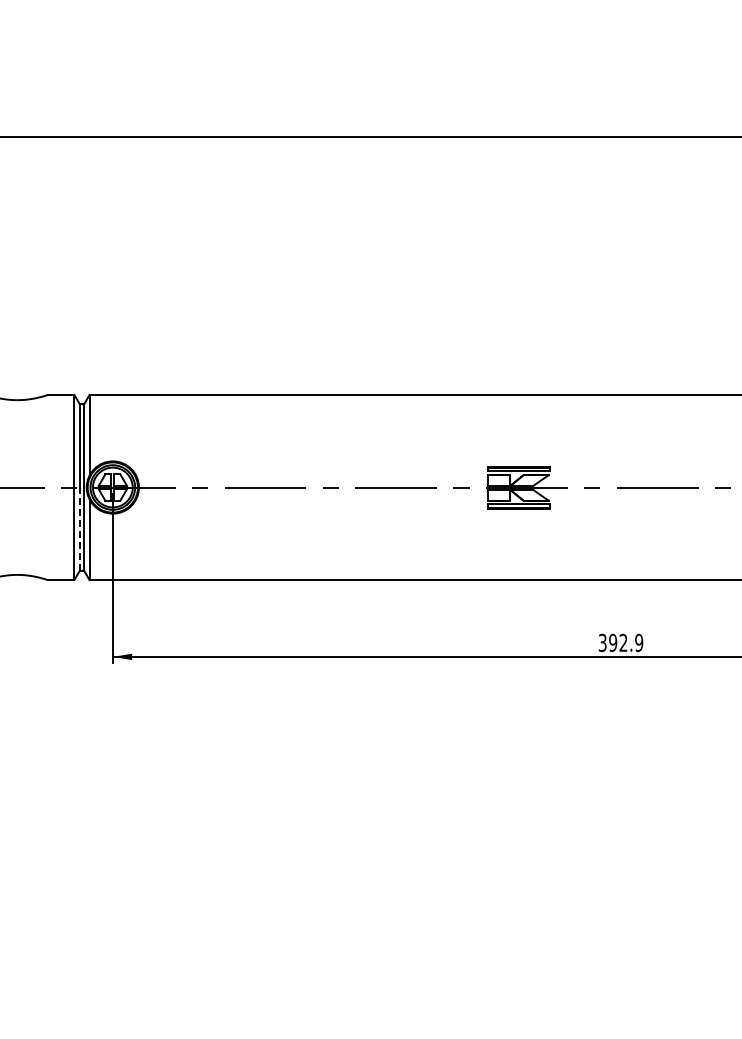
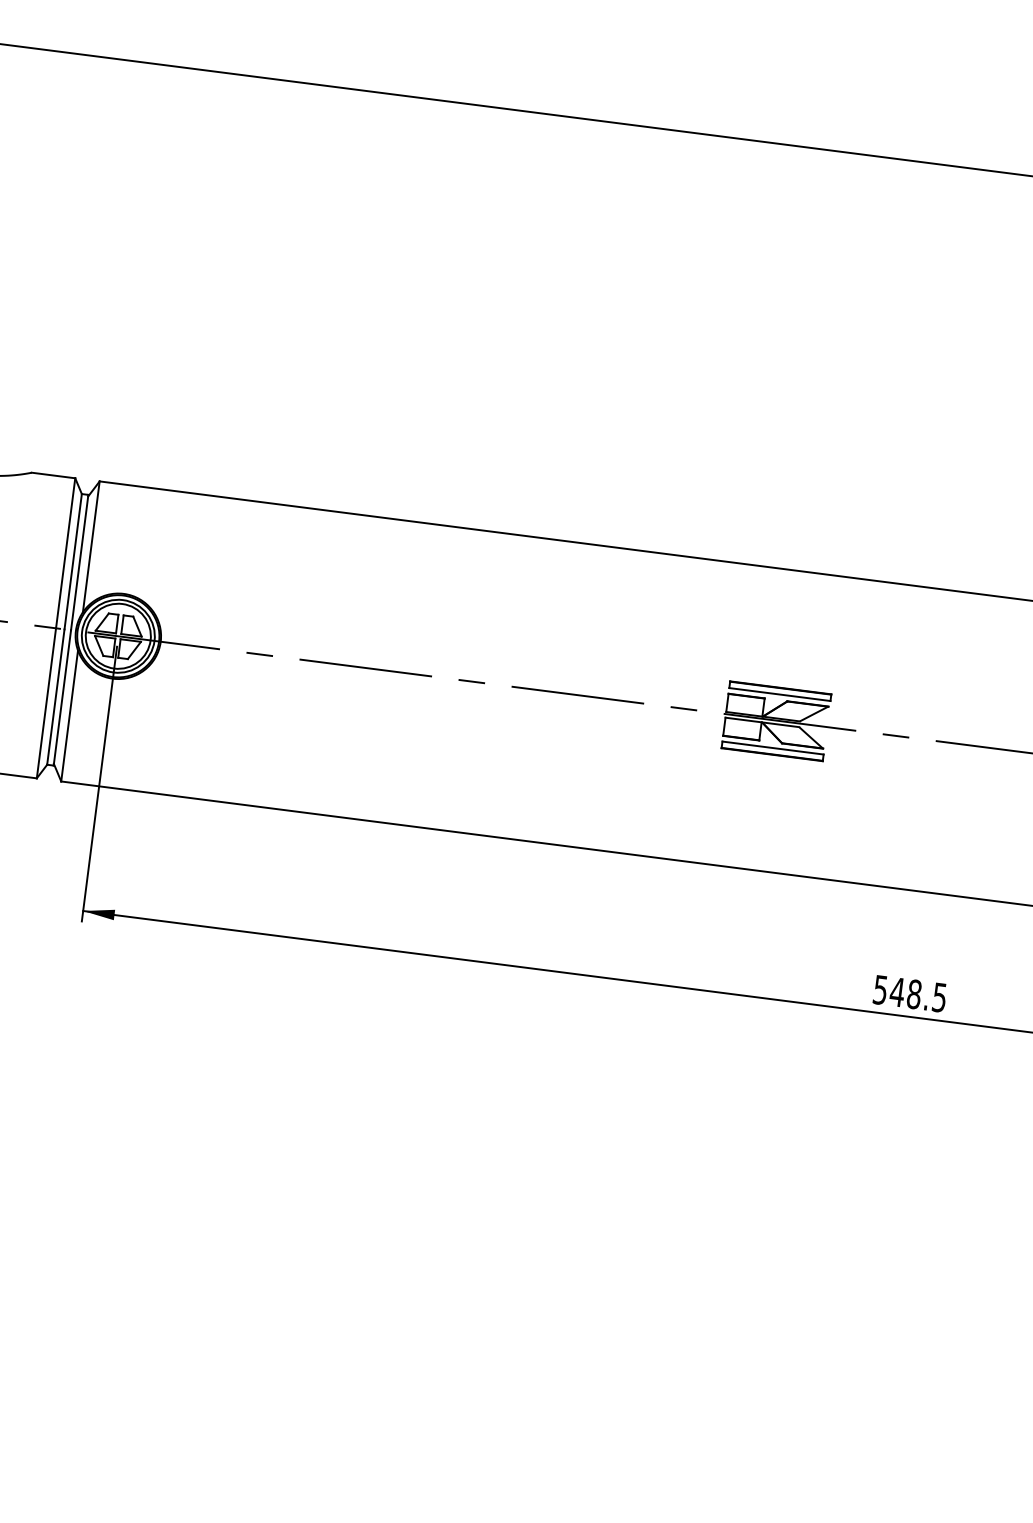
line: (79, 529) -> (55, 697), dashed -> solid
text: (621, 642) -> (911, 993), 392.9 -> 548.5

